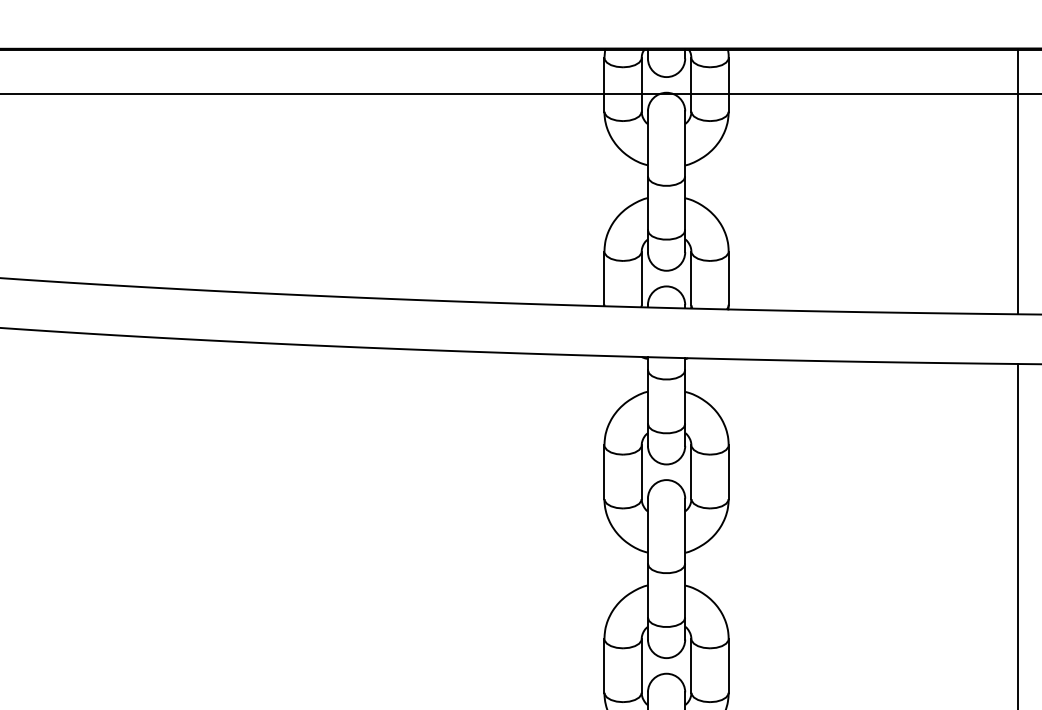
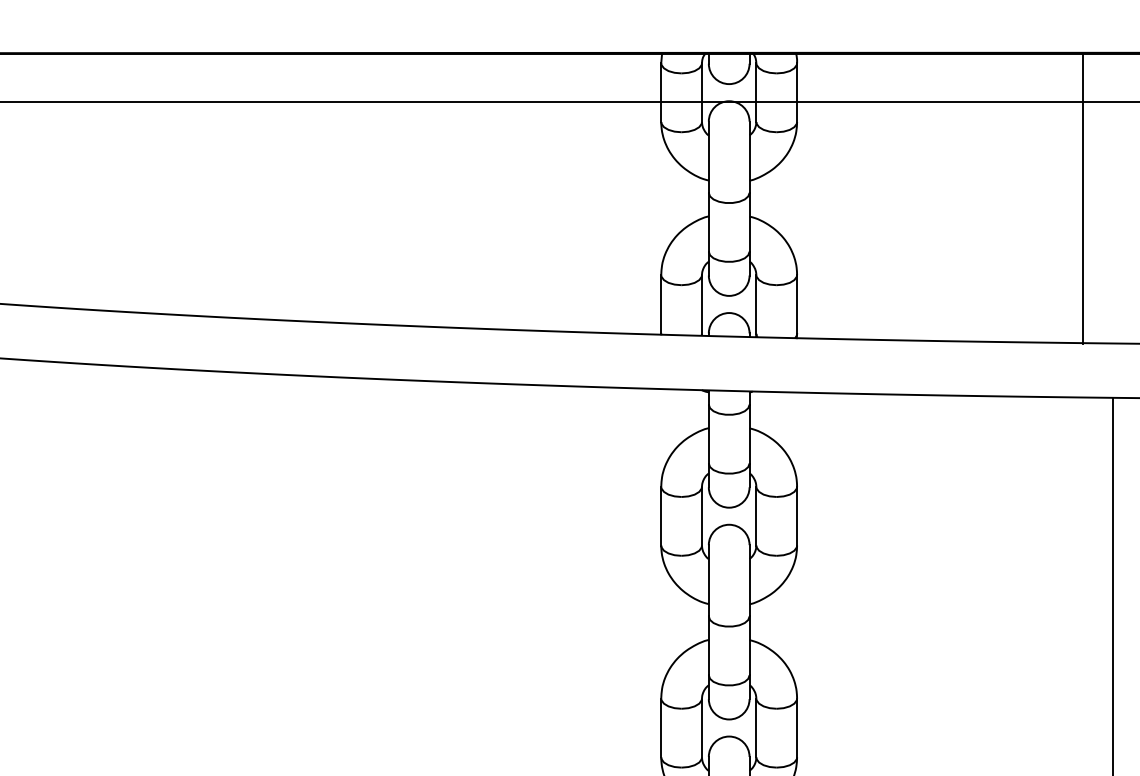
line: (1018, 181) -> (1083, 198), moved

